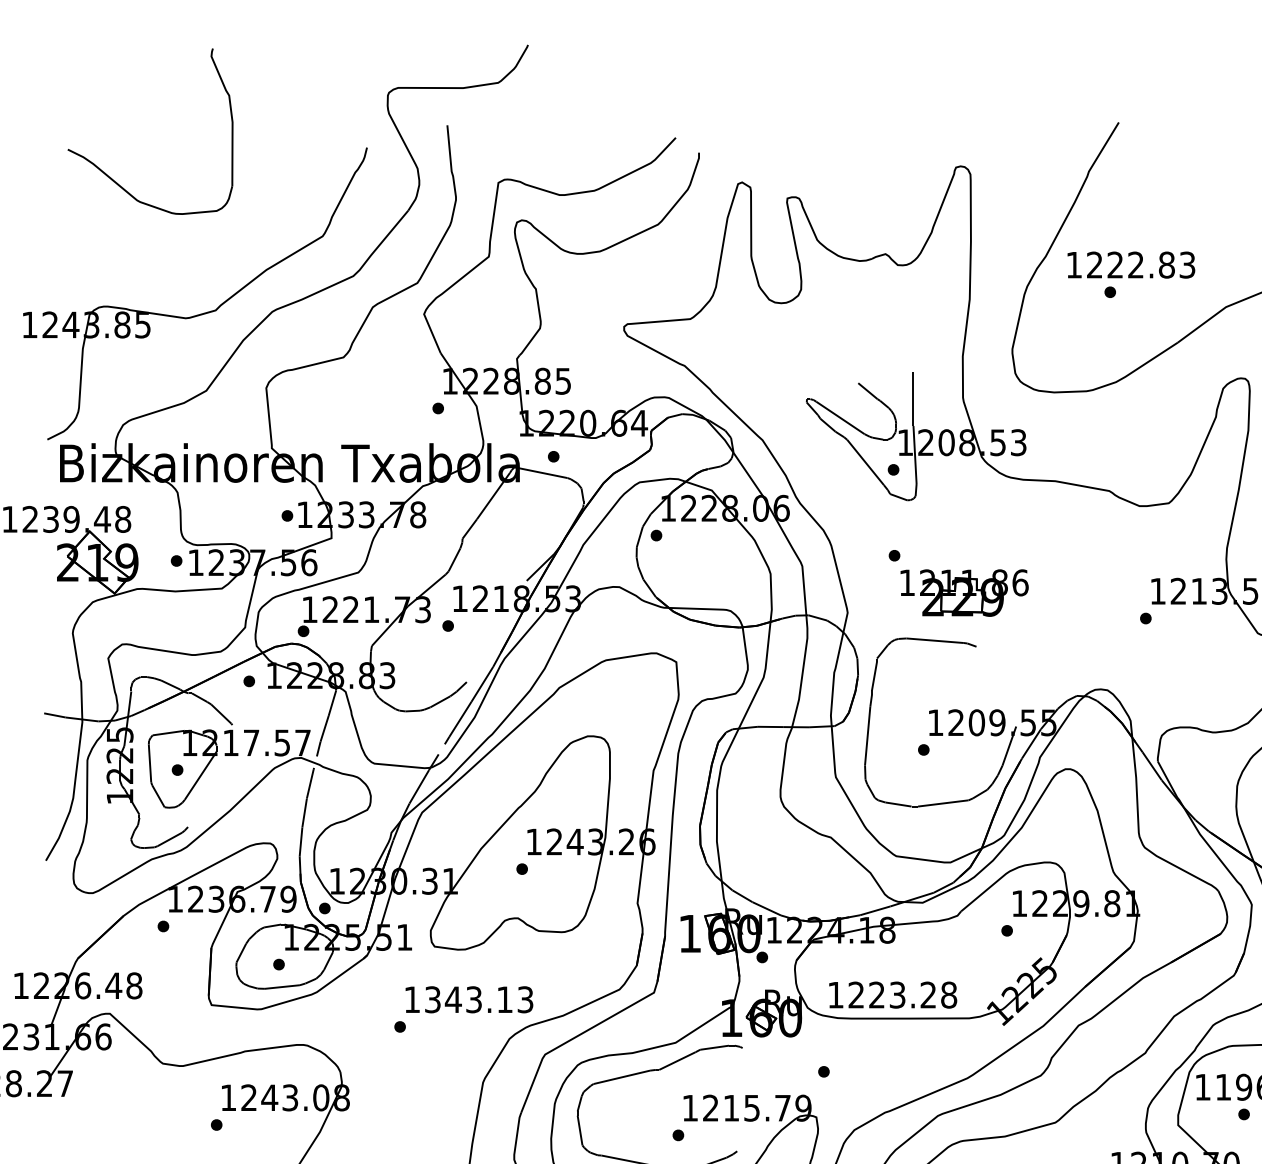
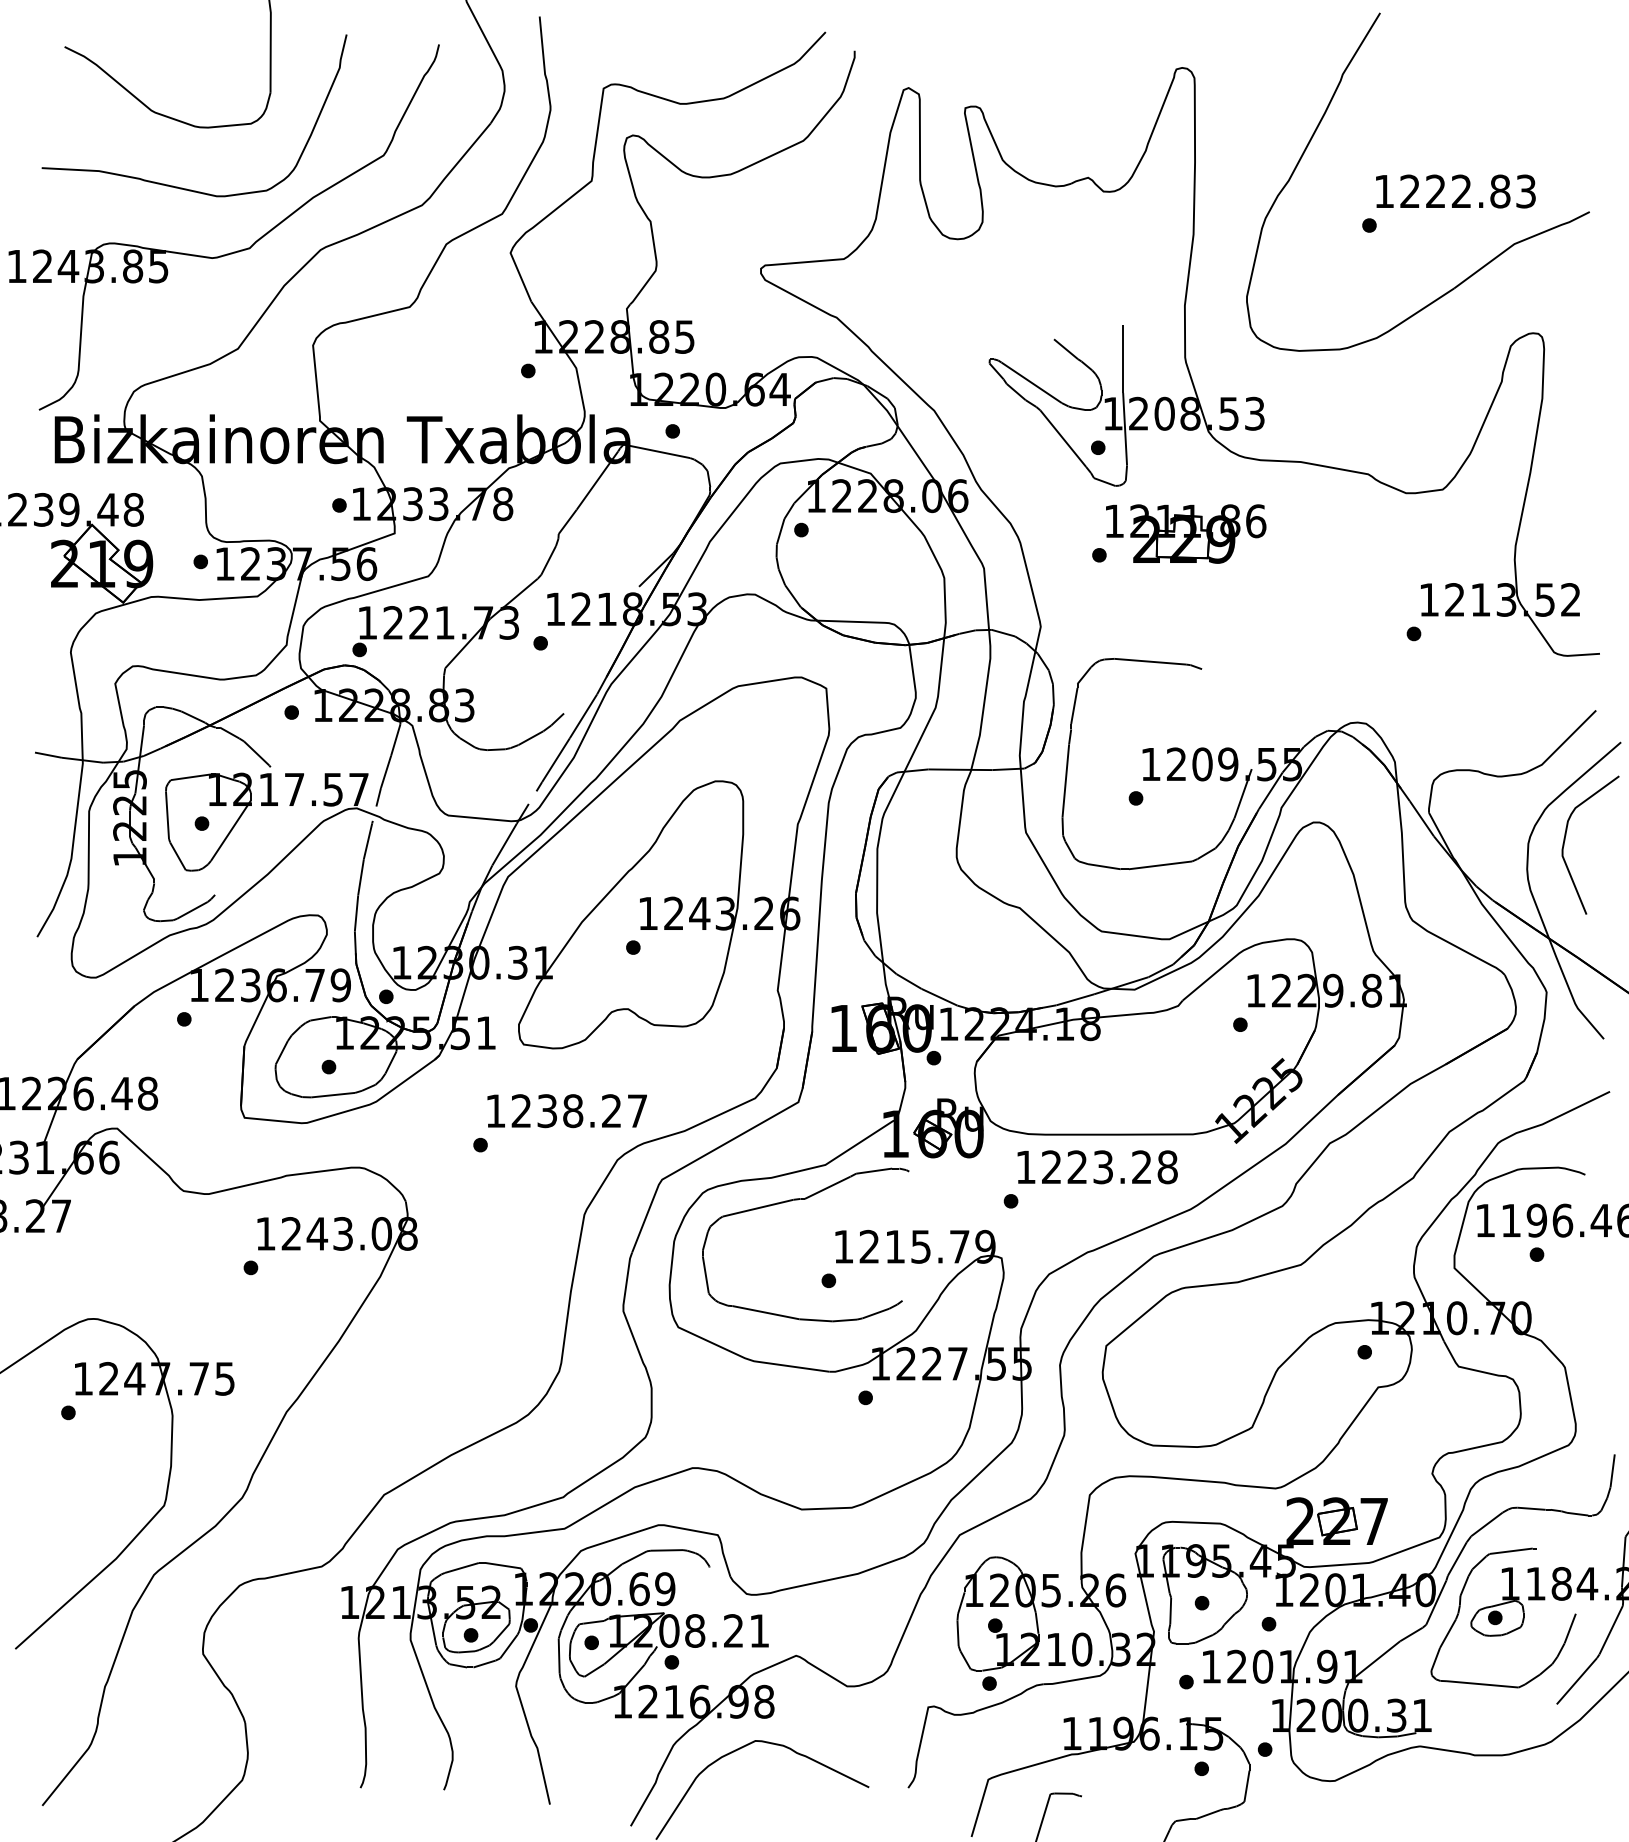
curve: (162, 261) -> (182, 187), added
text: (1131, 265) -> (1455, 191), moved
part: (964, 592) -> (1186, 533), moved
text: (892, 995) -> (1097, 1167), moved
text: (479, 1000) -> (579, 1111), 1343.13 -> 1238.27

